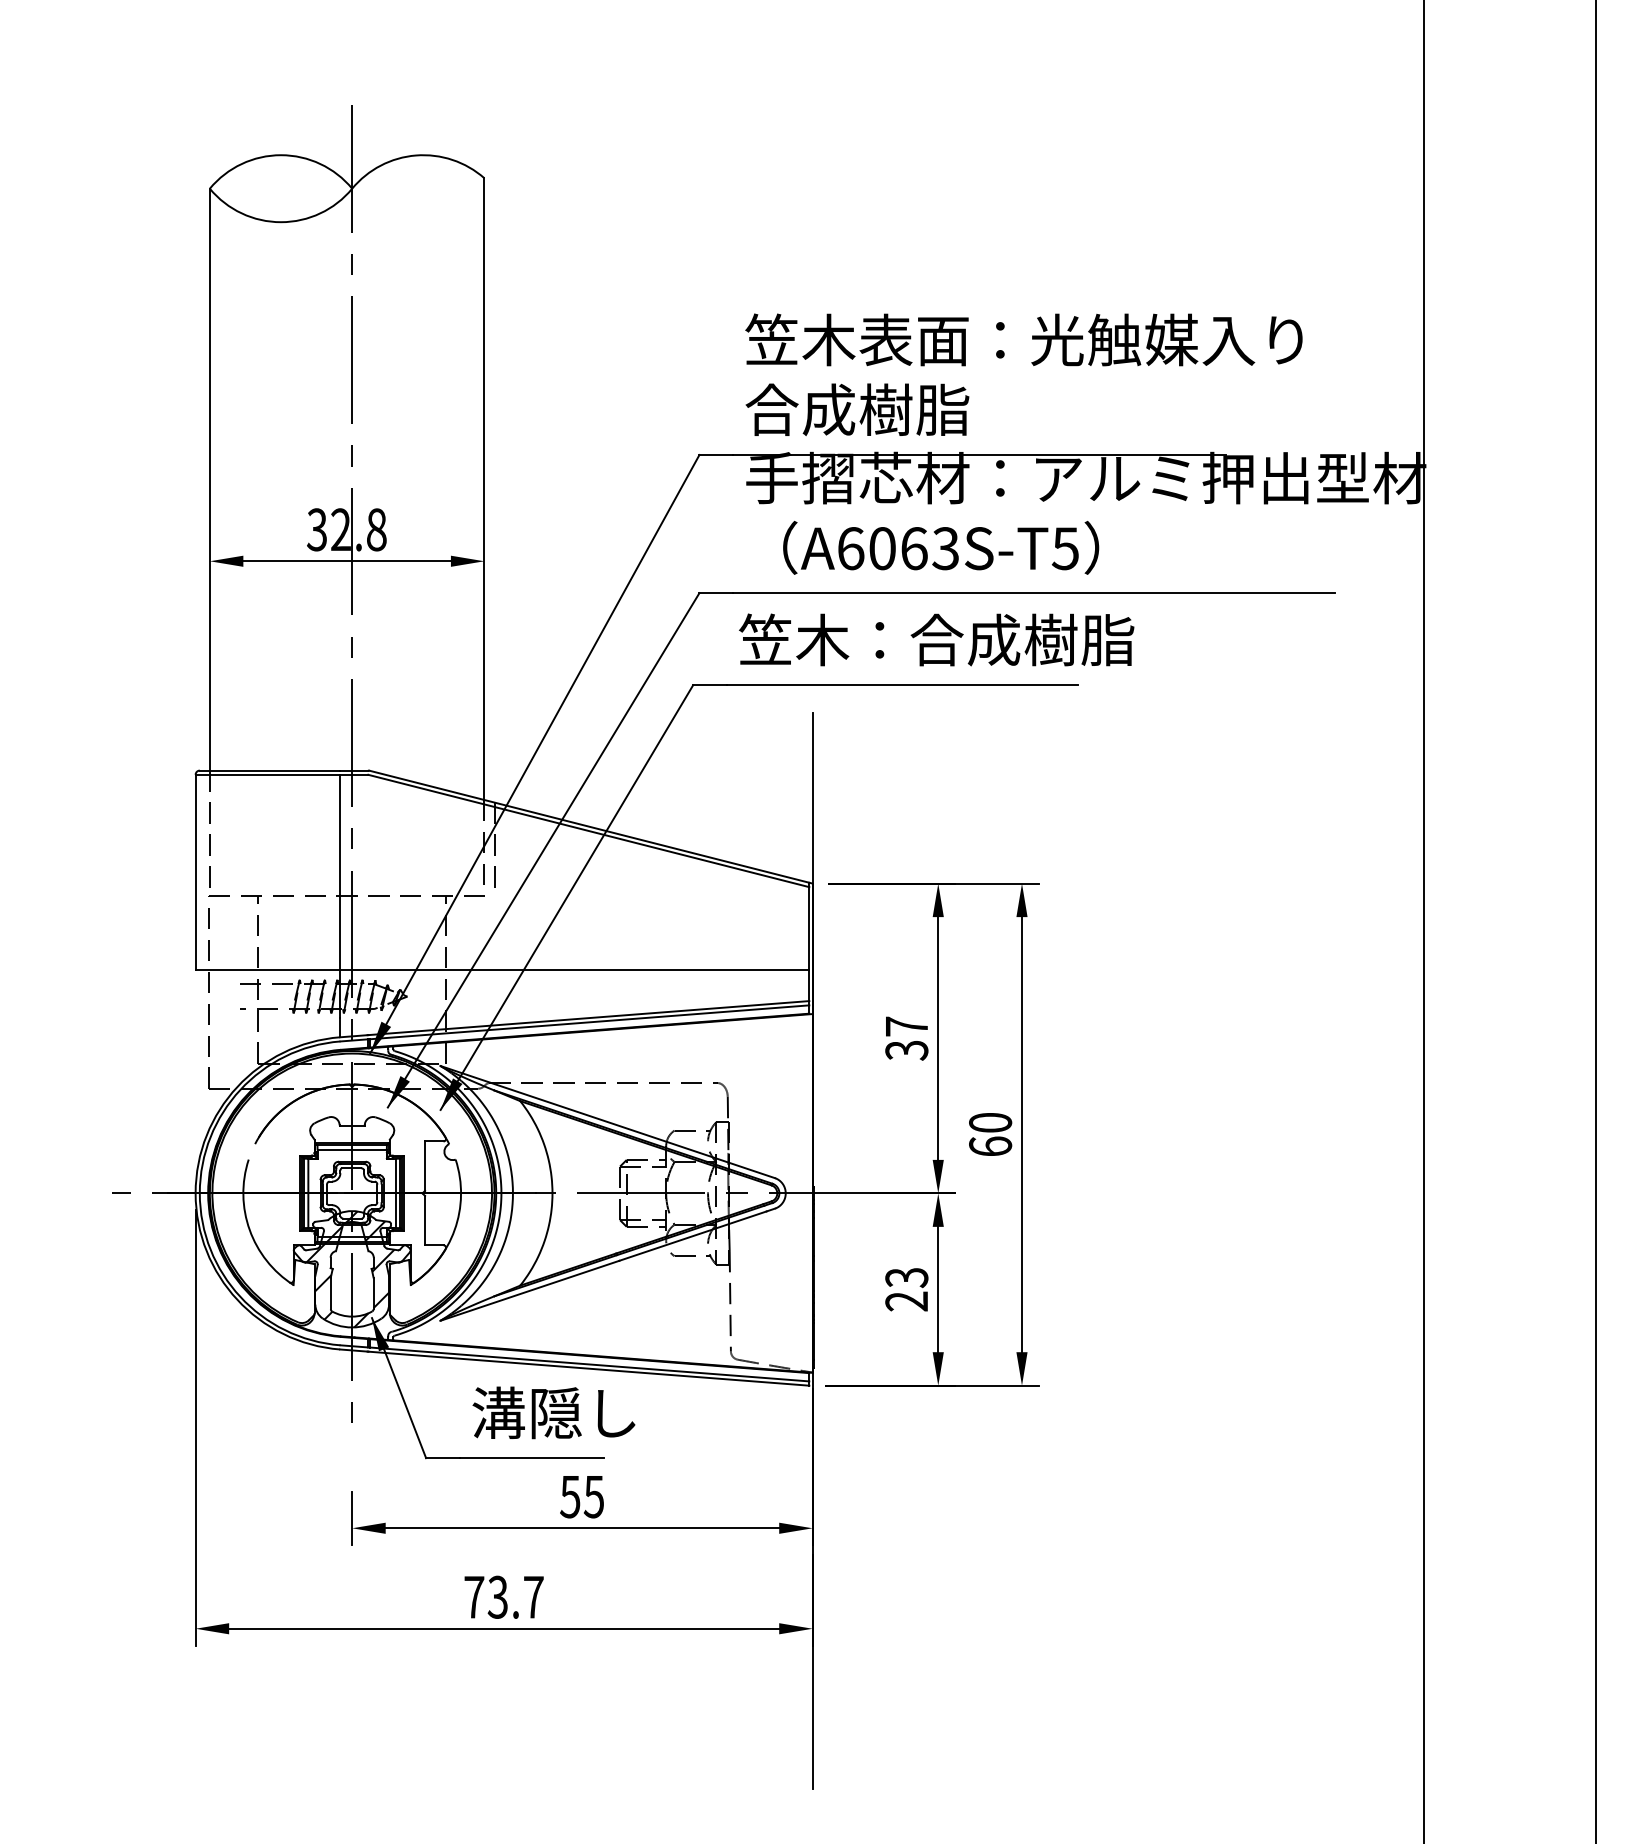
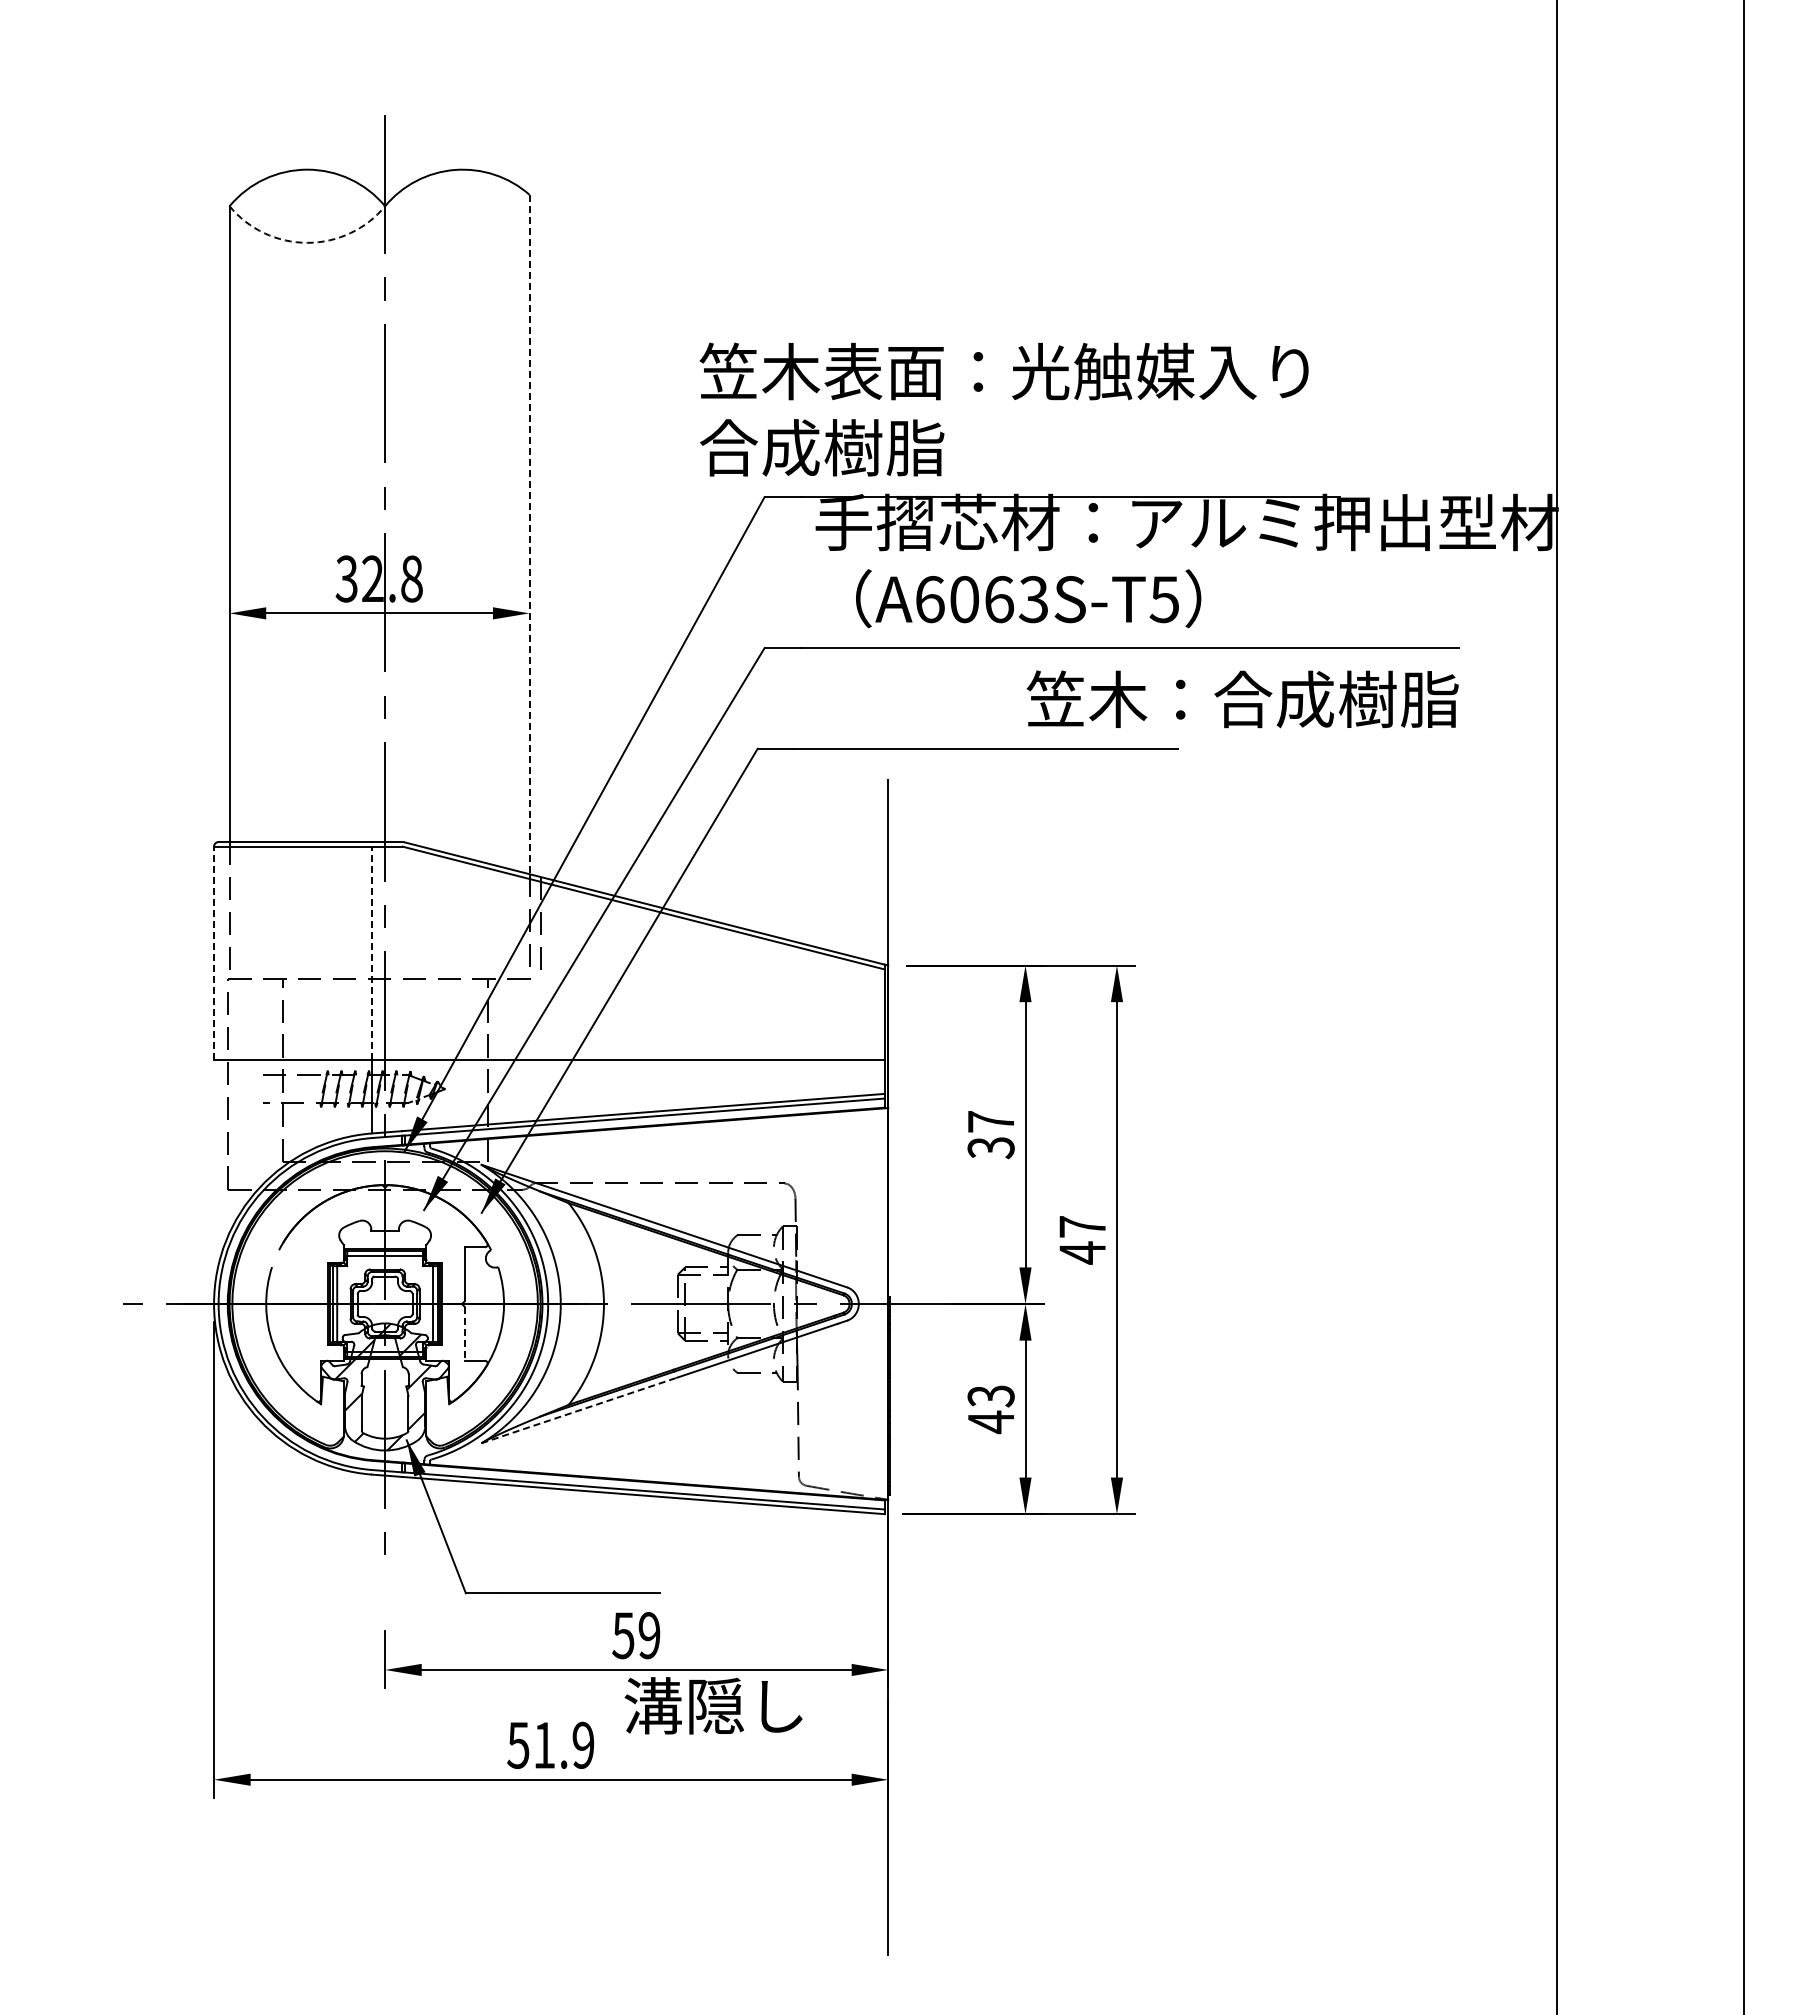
arc: (281, 221) -> (307, 242), solid -> dashed
text: (1023, 374) -> (1003, 409), moved
line: (484, 489) -> (529, 534), solid -> dashed
text: (936, 640) -> (1242, 699), moved
line: (196, 872) -> (214, 953), solid -> dashed
line: (339, 872) -> (371, 953), solid -> dashed
text: (990, 1135) -> (1082, 1240), 60 -> 47
line: (424, 1220) -> (464, 1333), solid -> dashed
line: (530, 1290) -> (579, 1410), solid -> dashed
text: (906, 1301) -> (990, 1422), 23 -> 43
text: (553, 1412) -> (713, 1705), moved
text: (594, 1496) -> (649, 1635), 55 -> 59
text: (503, 1597) -> (550, 1745), 73.7 -> 51.9

